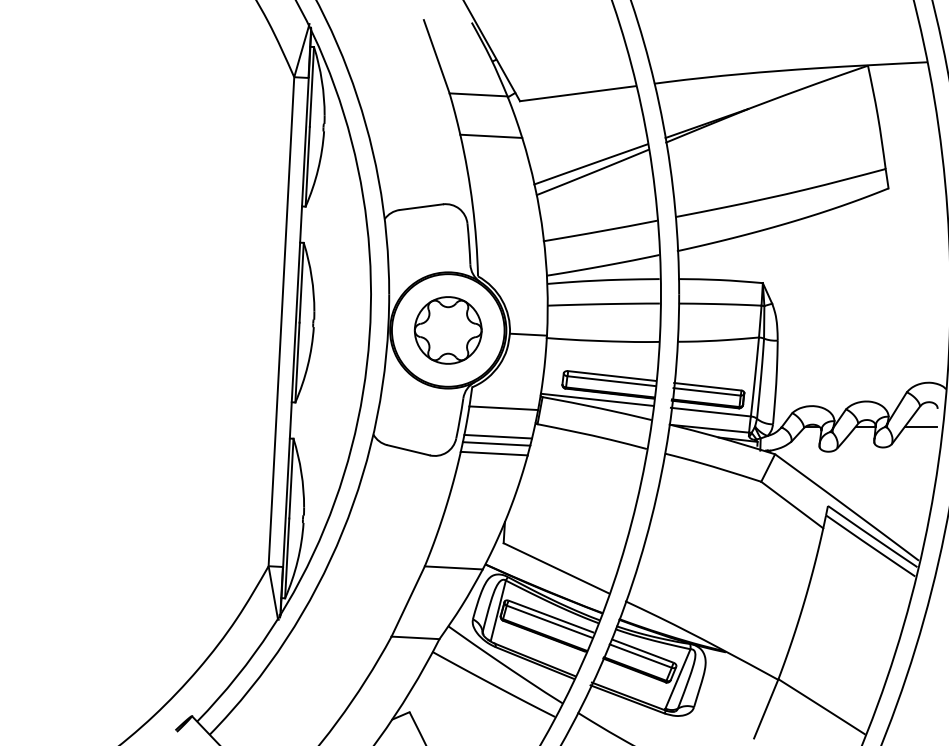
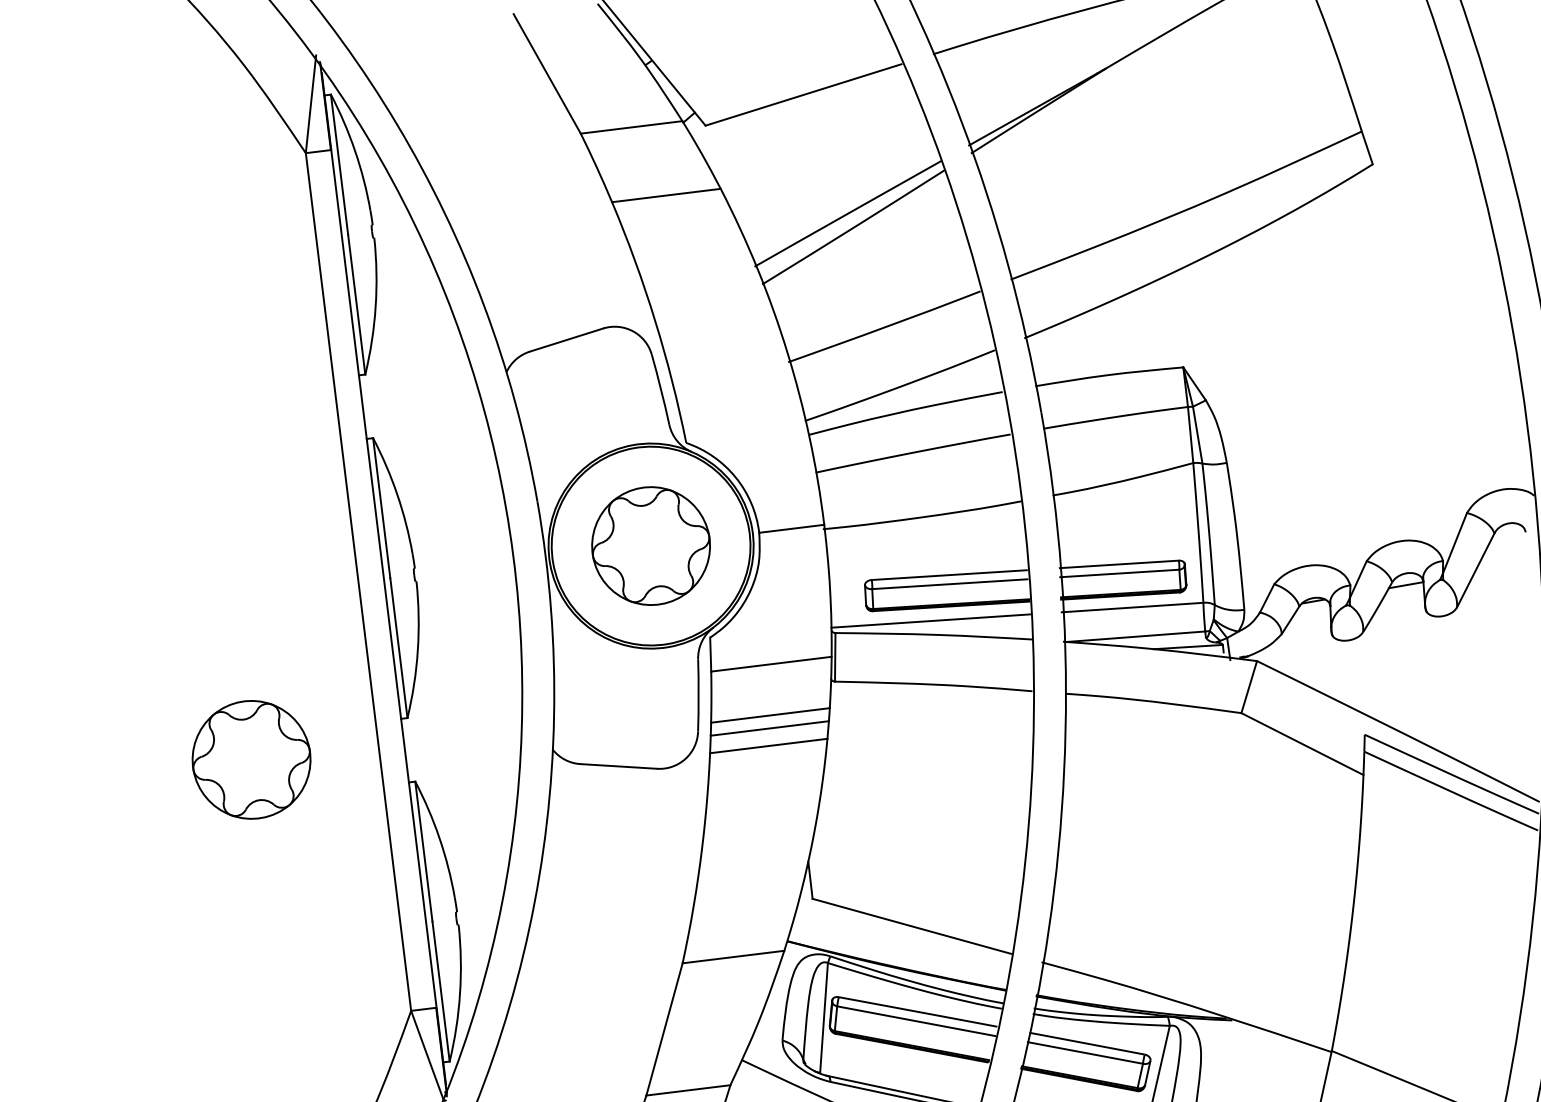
part: (203, 410) -> (250, 760), added
line: (921, 426) -> (1502, 567), removed

